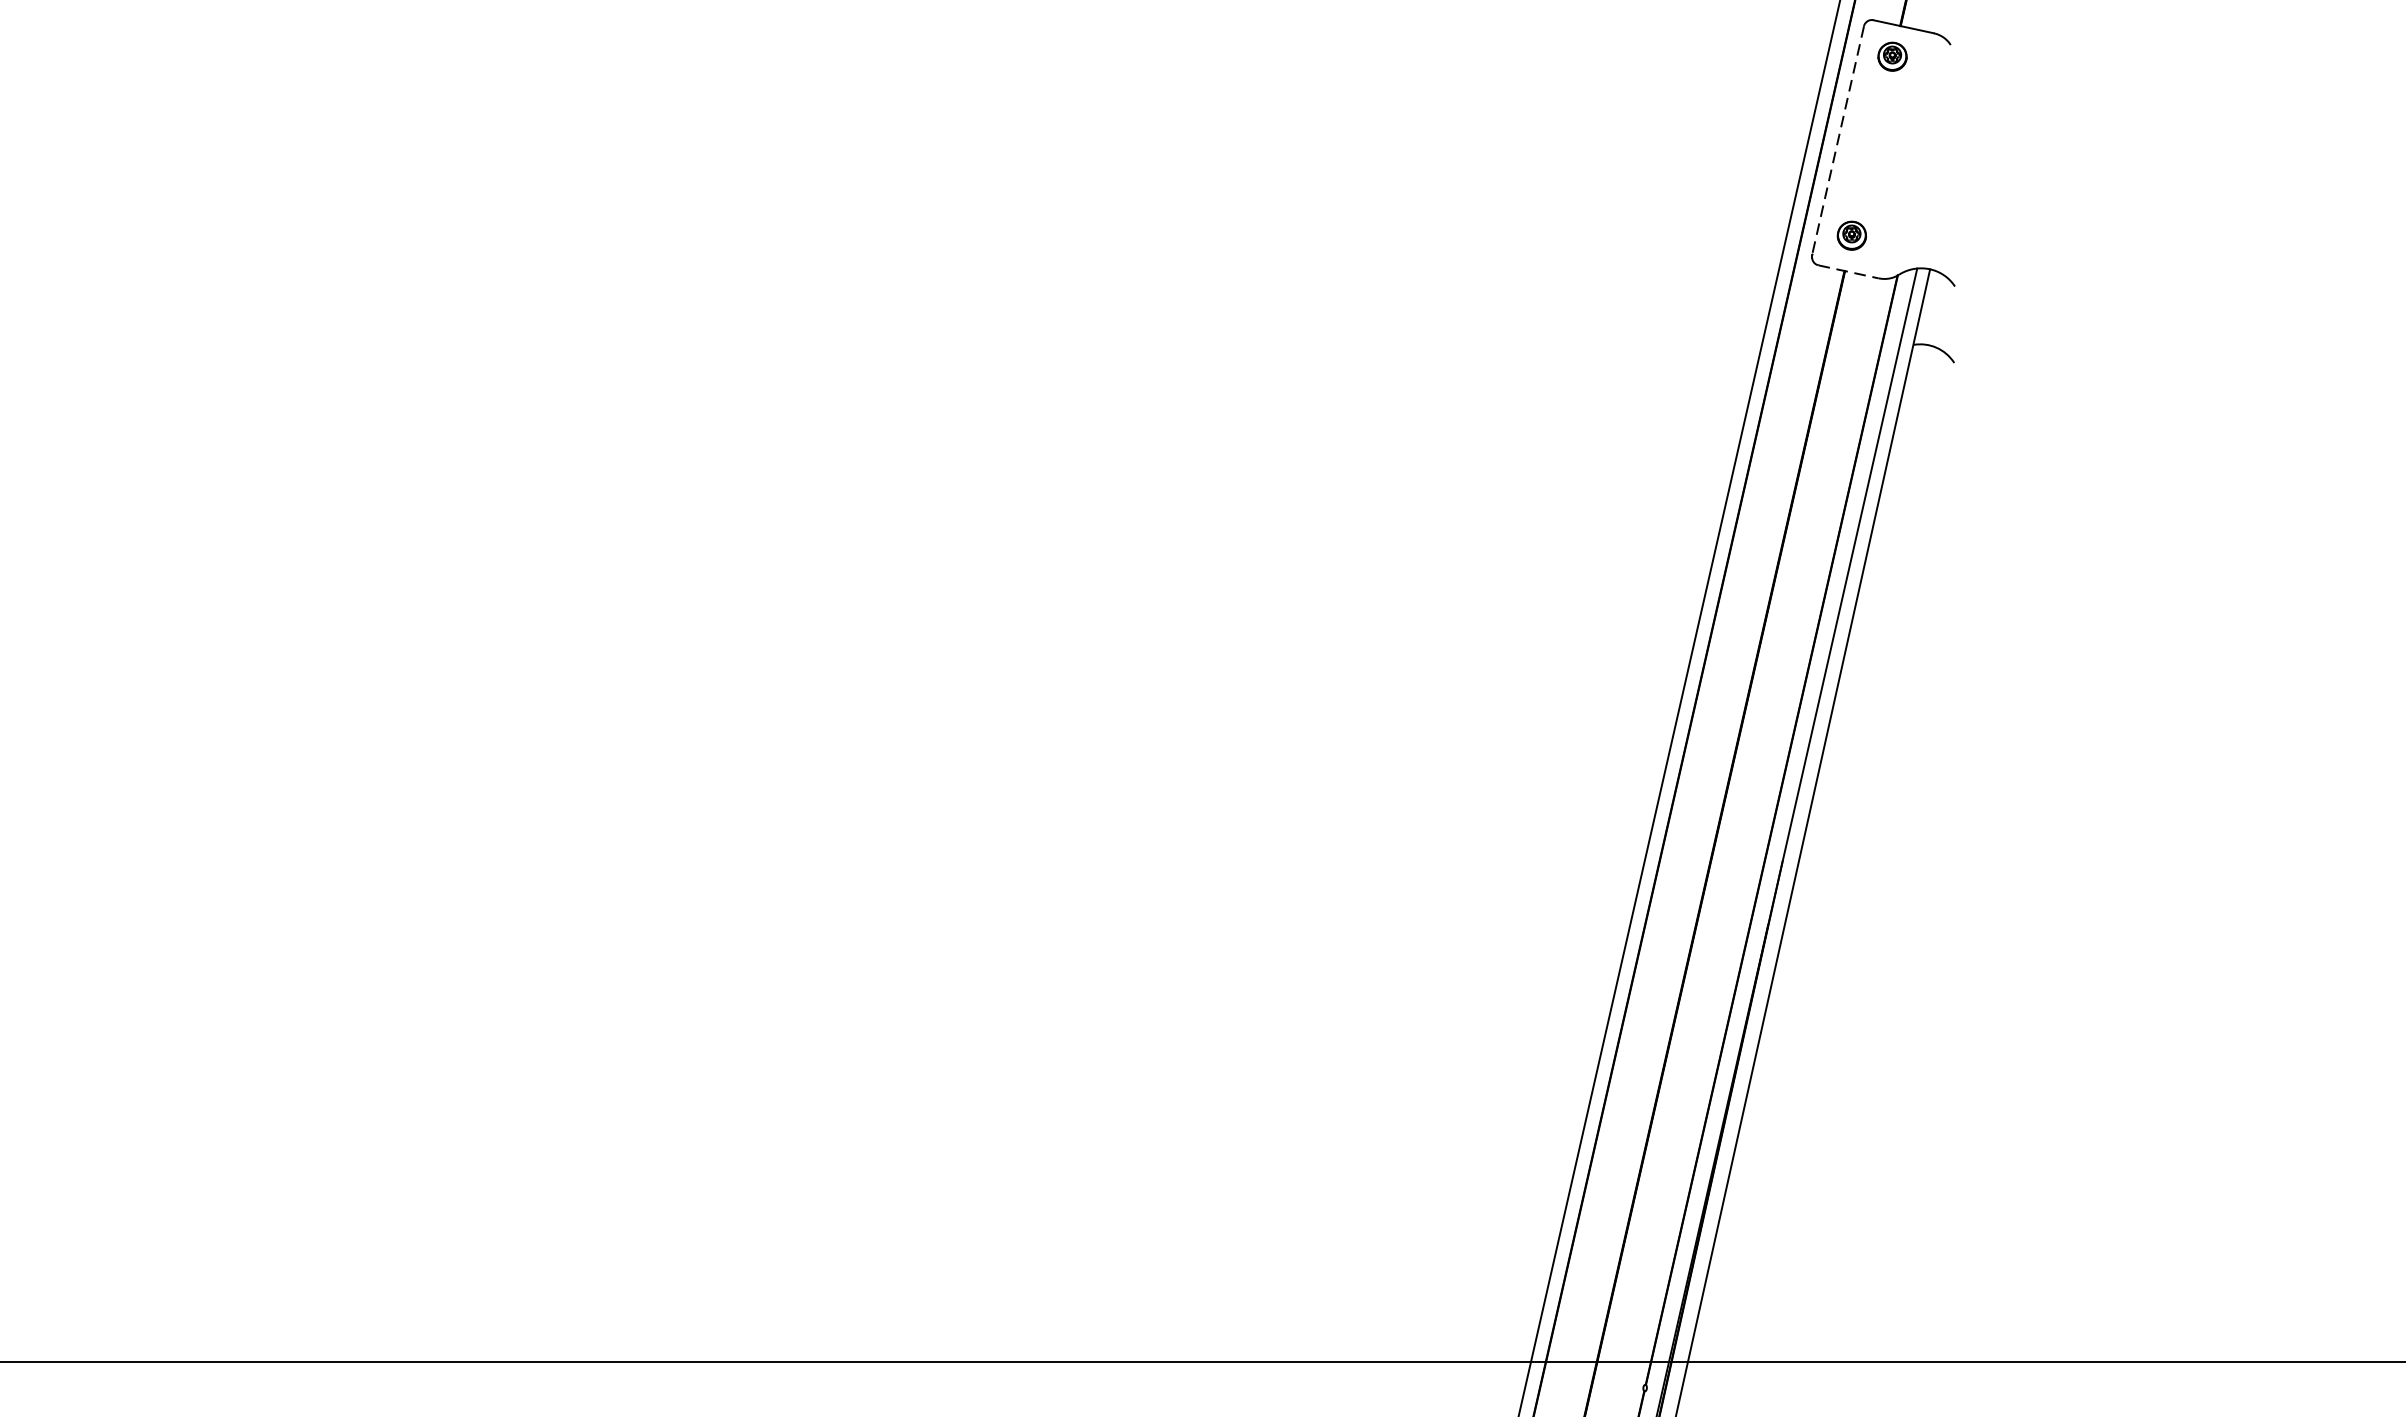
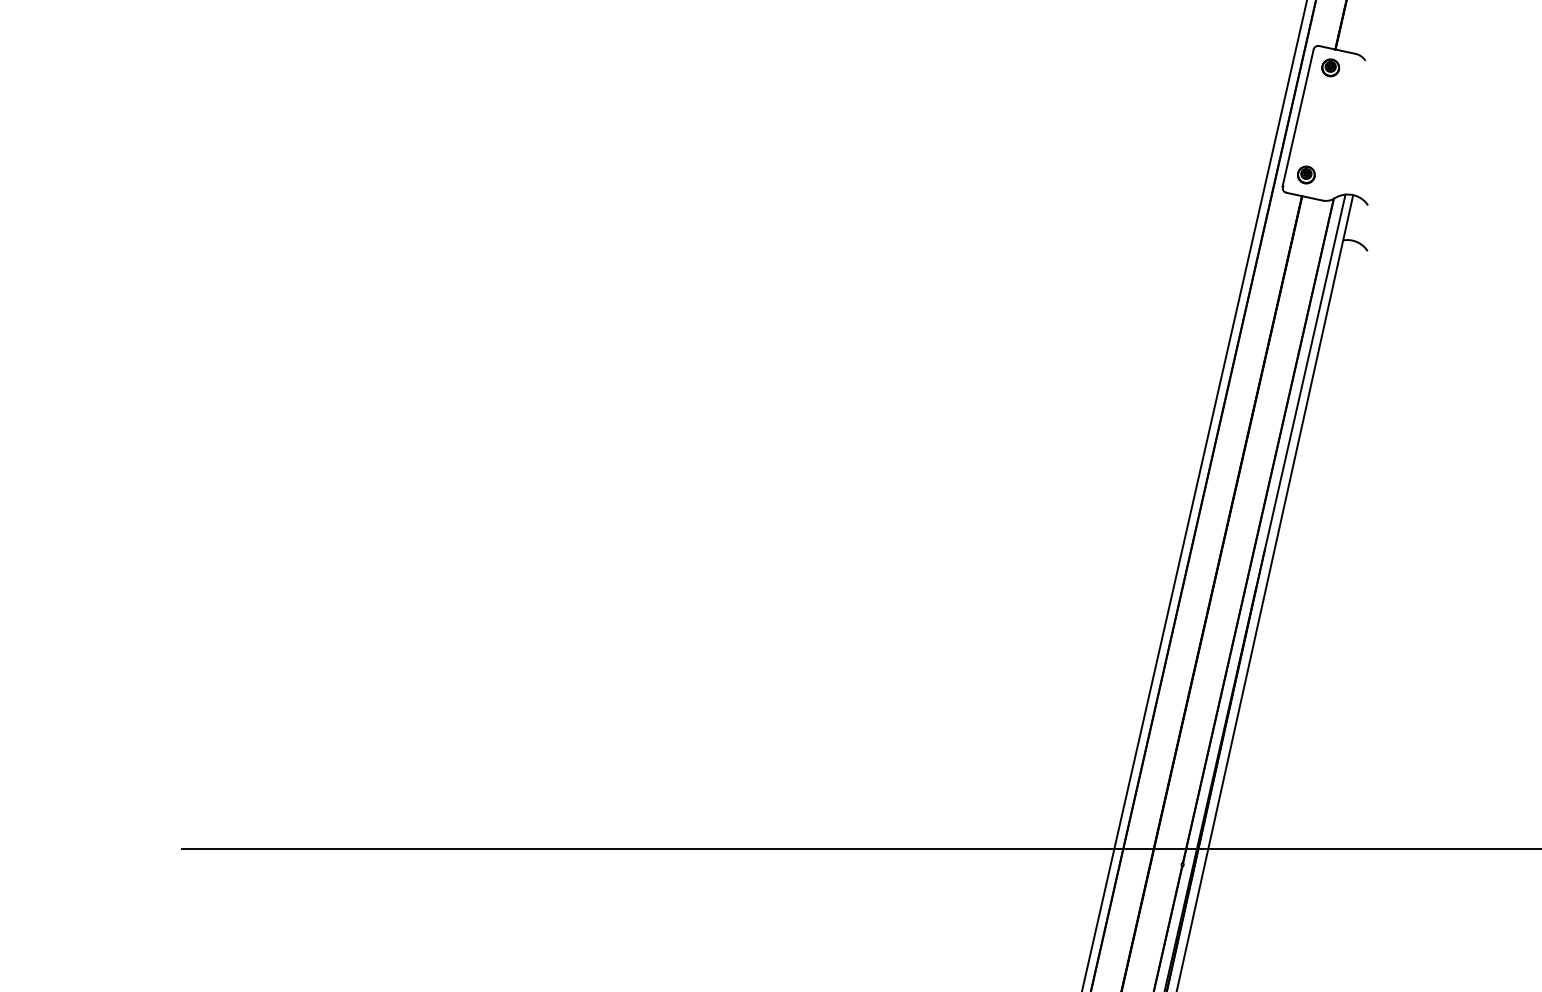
line: (1838, 139) -> (1298, 117), dashed -> solid
line: (1848, 271) -> (1304, 196), dashed -> solid

